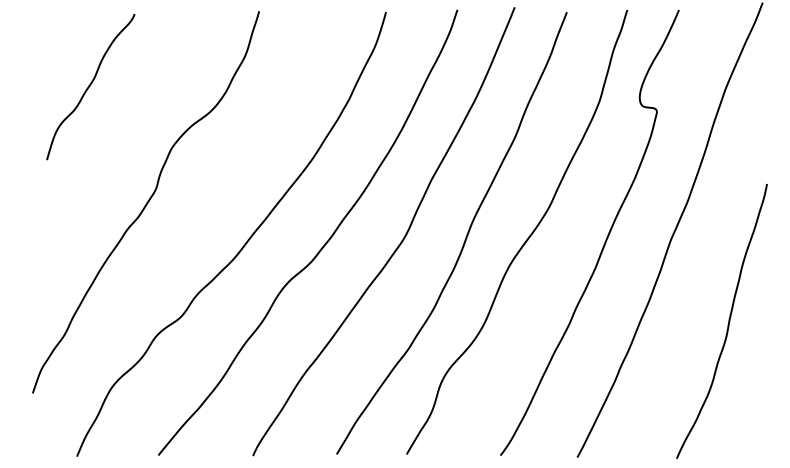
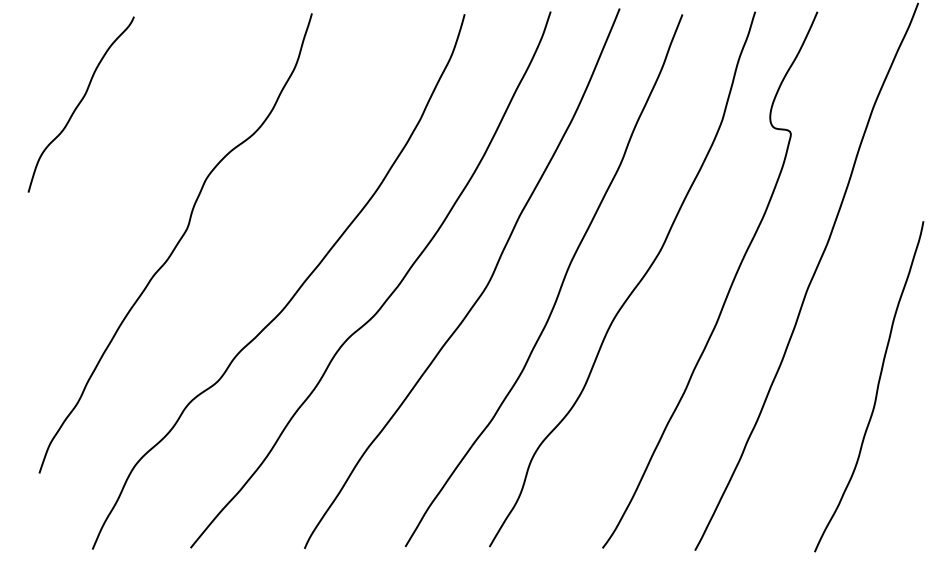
curve: (90, 86) -> (80, 103), moved

